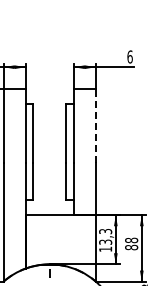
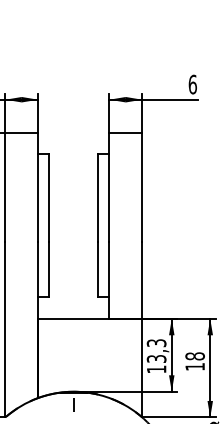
line: (95, 126) -> (141, 187), dashed -> solid
text: (131, 247) -> (194, 366), 88 -> 18

